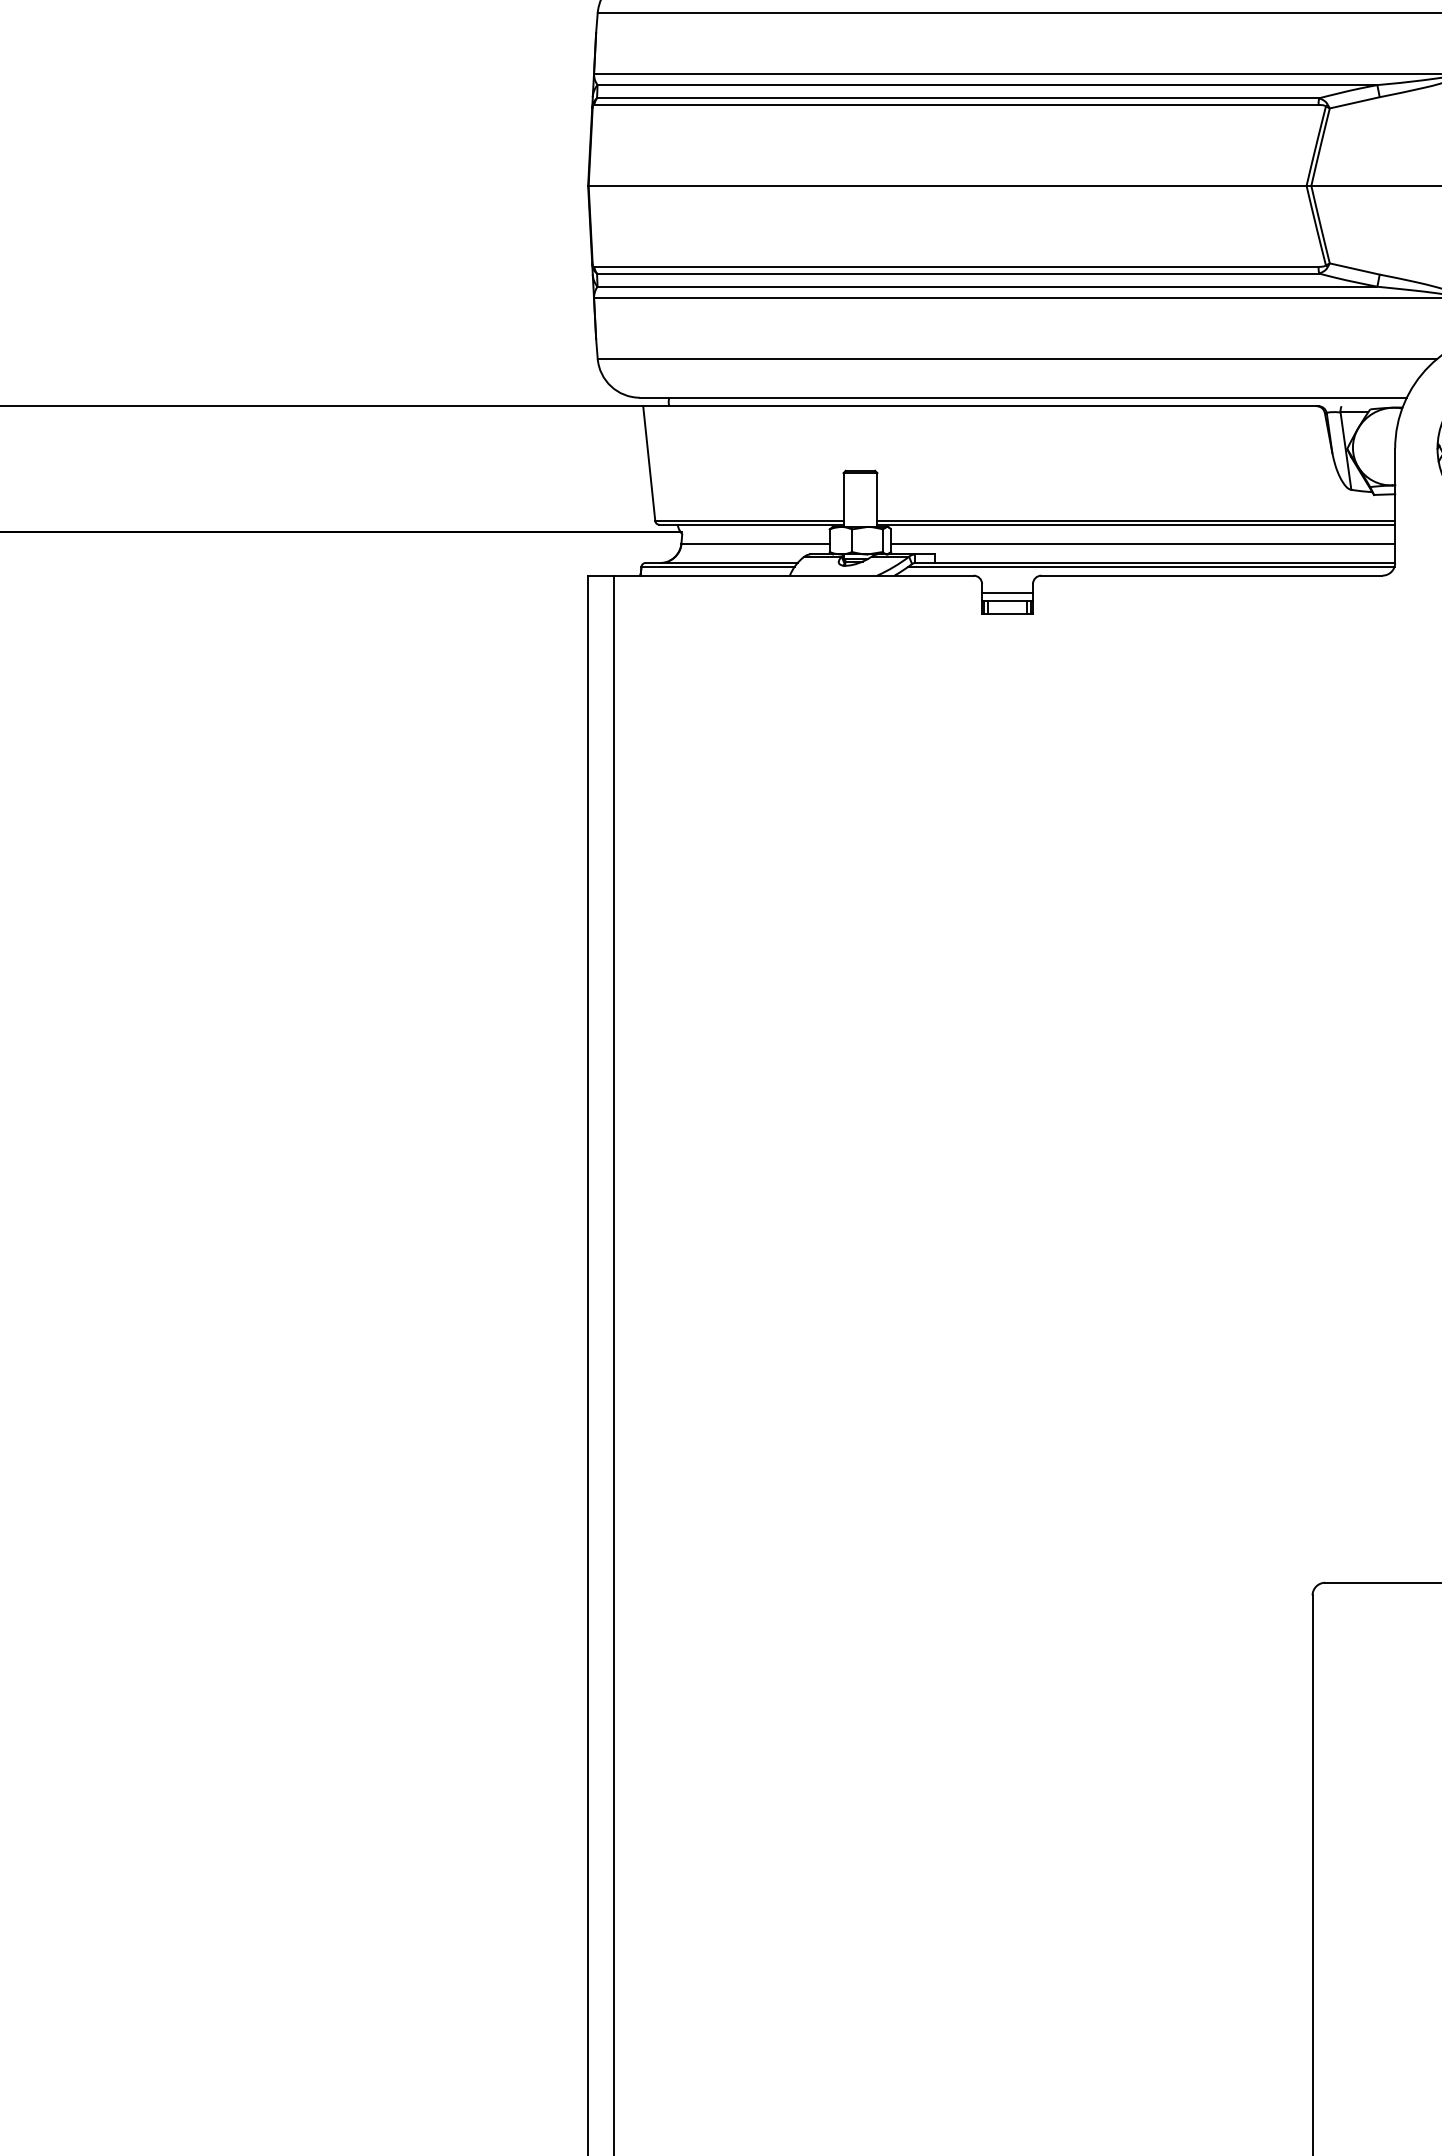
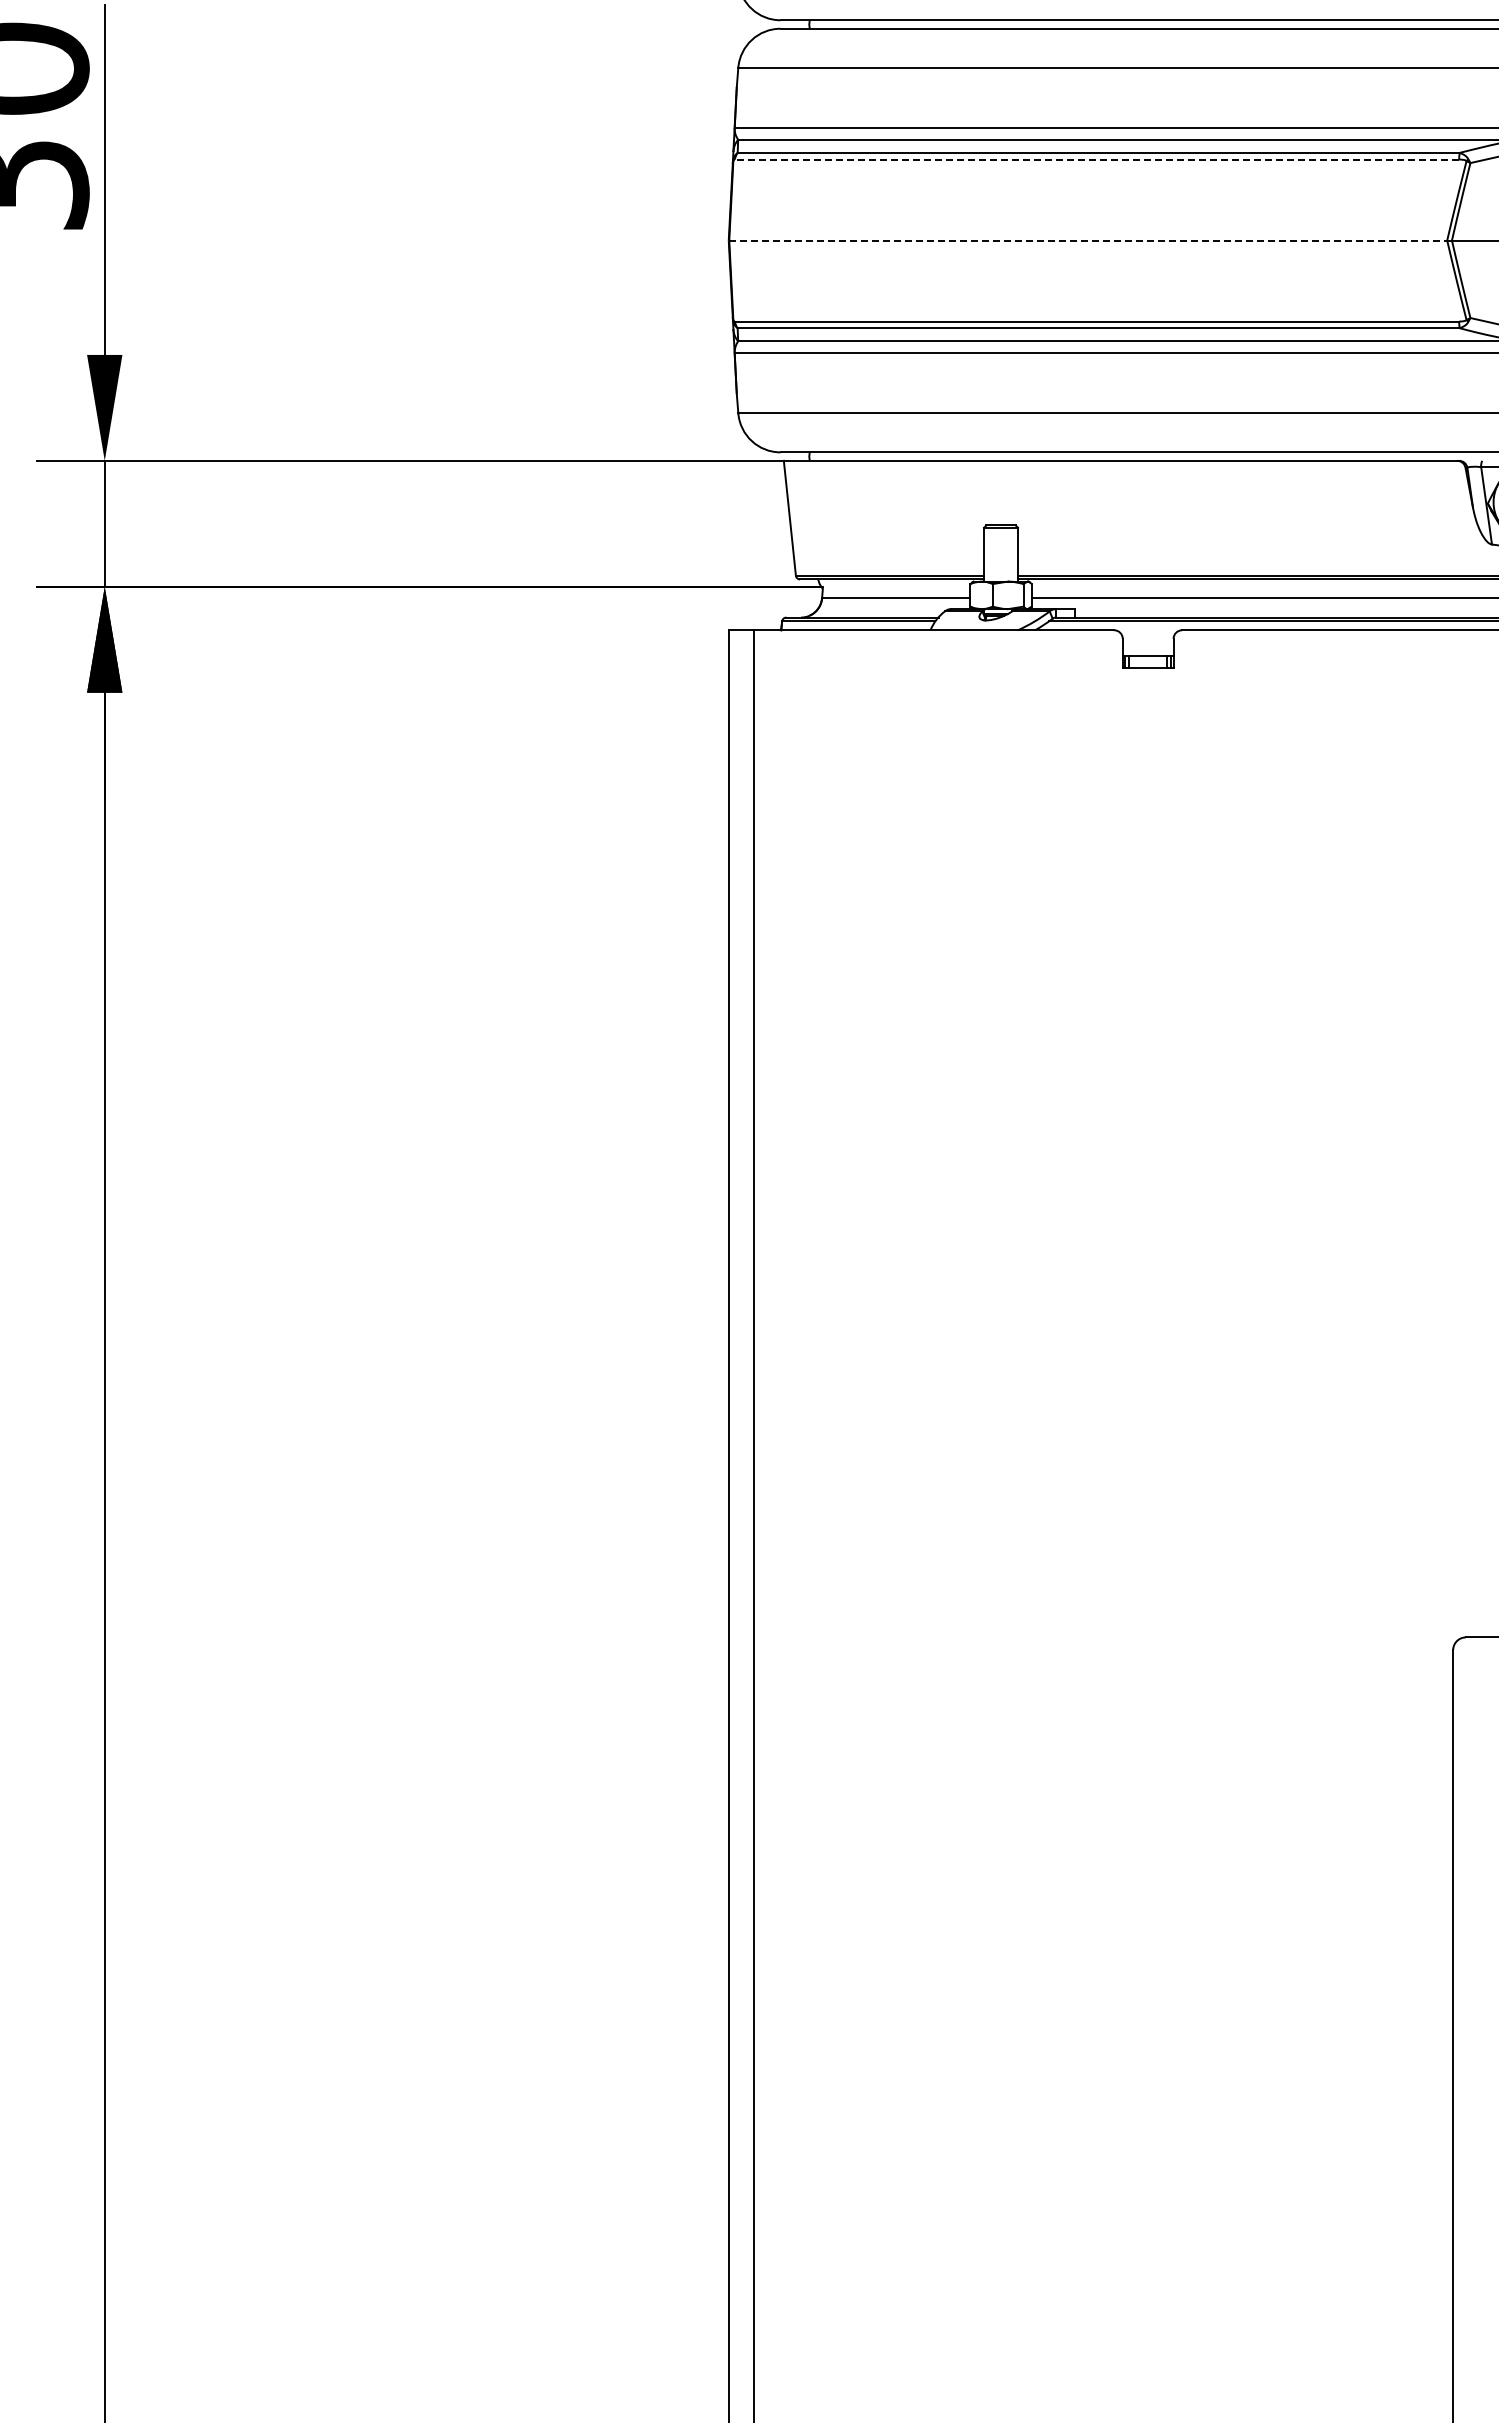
line: (955, 104) -> (1096, 159), solid -> dashed
line: (947, 185) -> (1088, 240), solid -> dashed
line: (1006, 592) -> (1147, 647), removed

